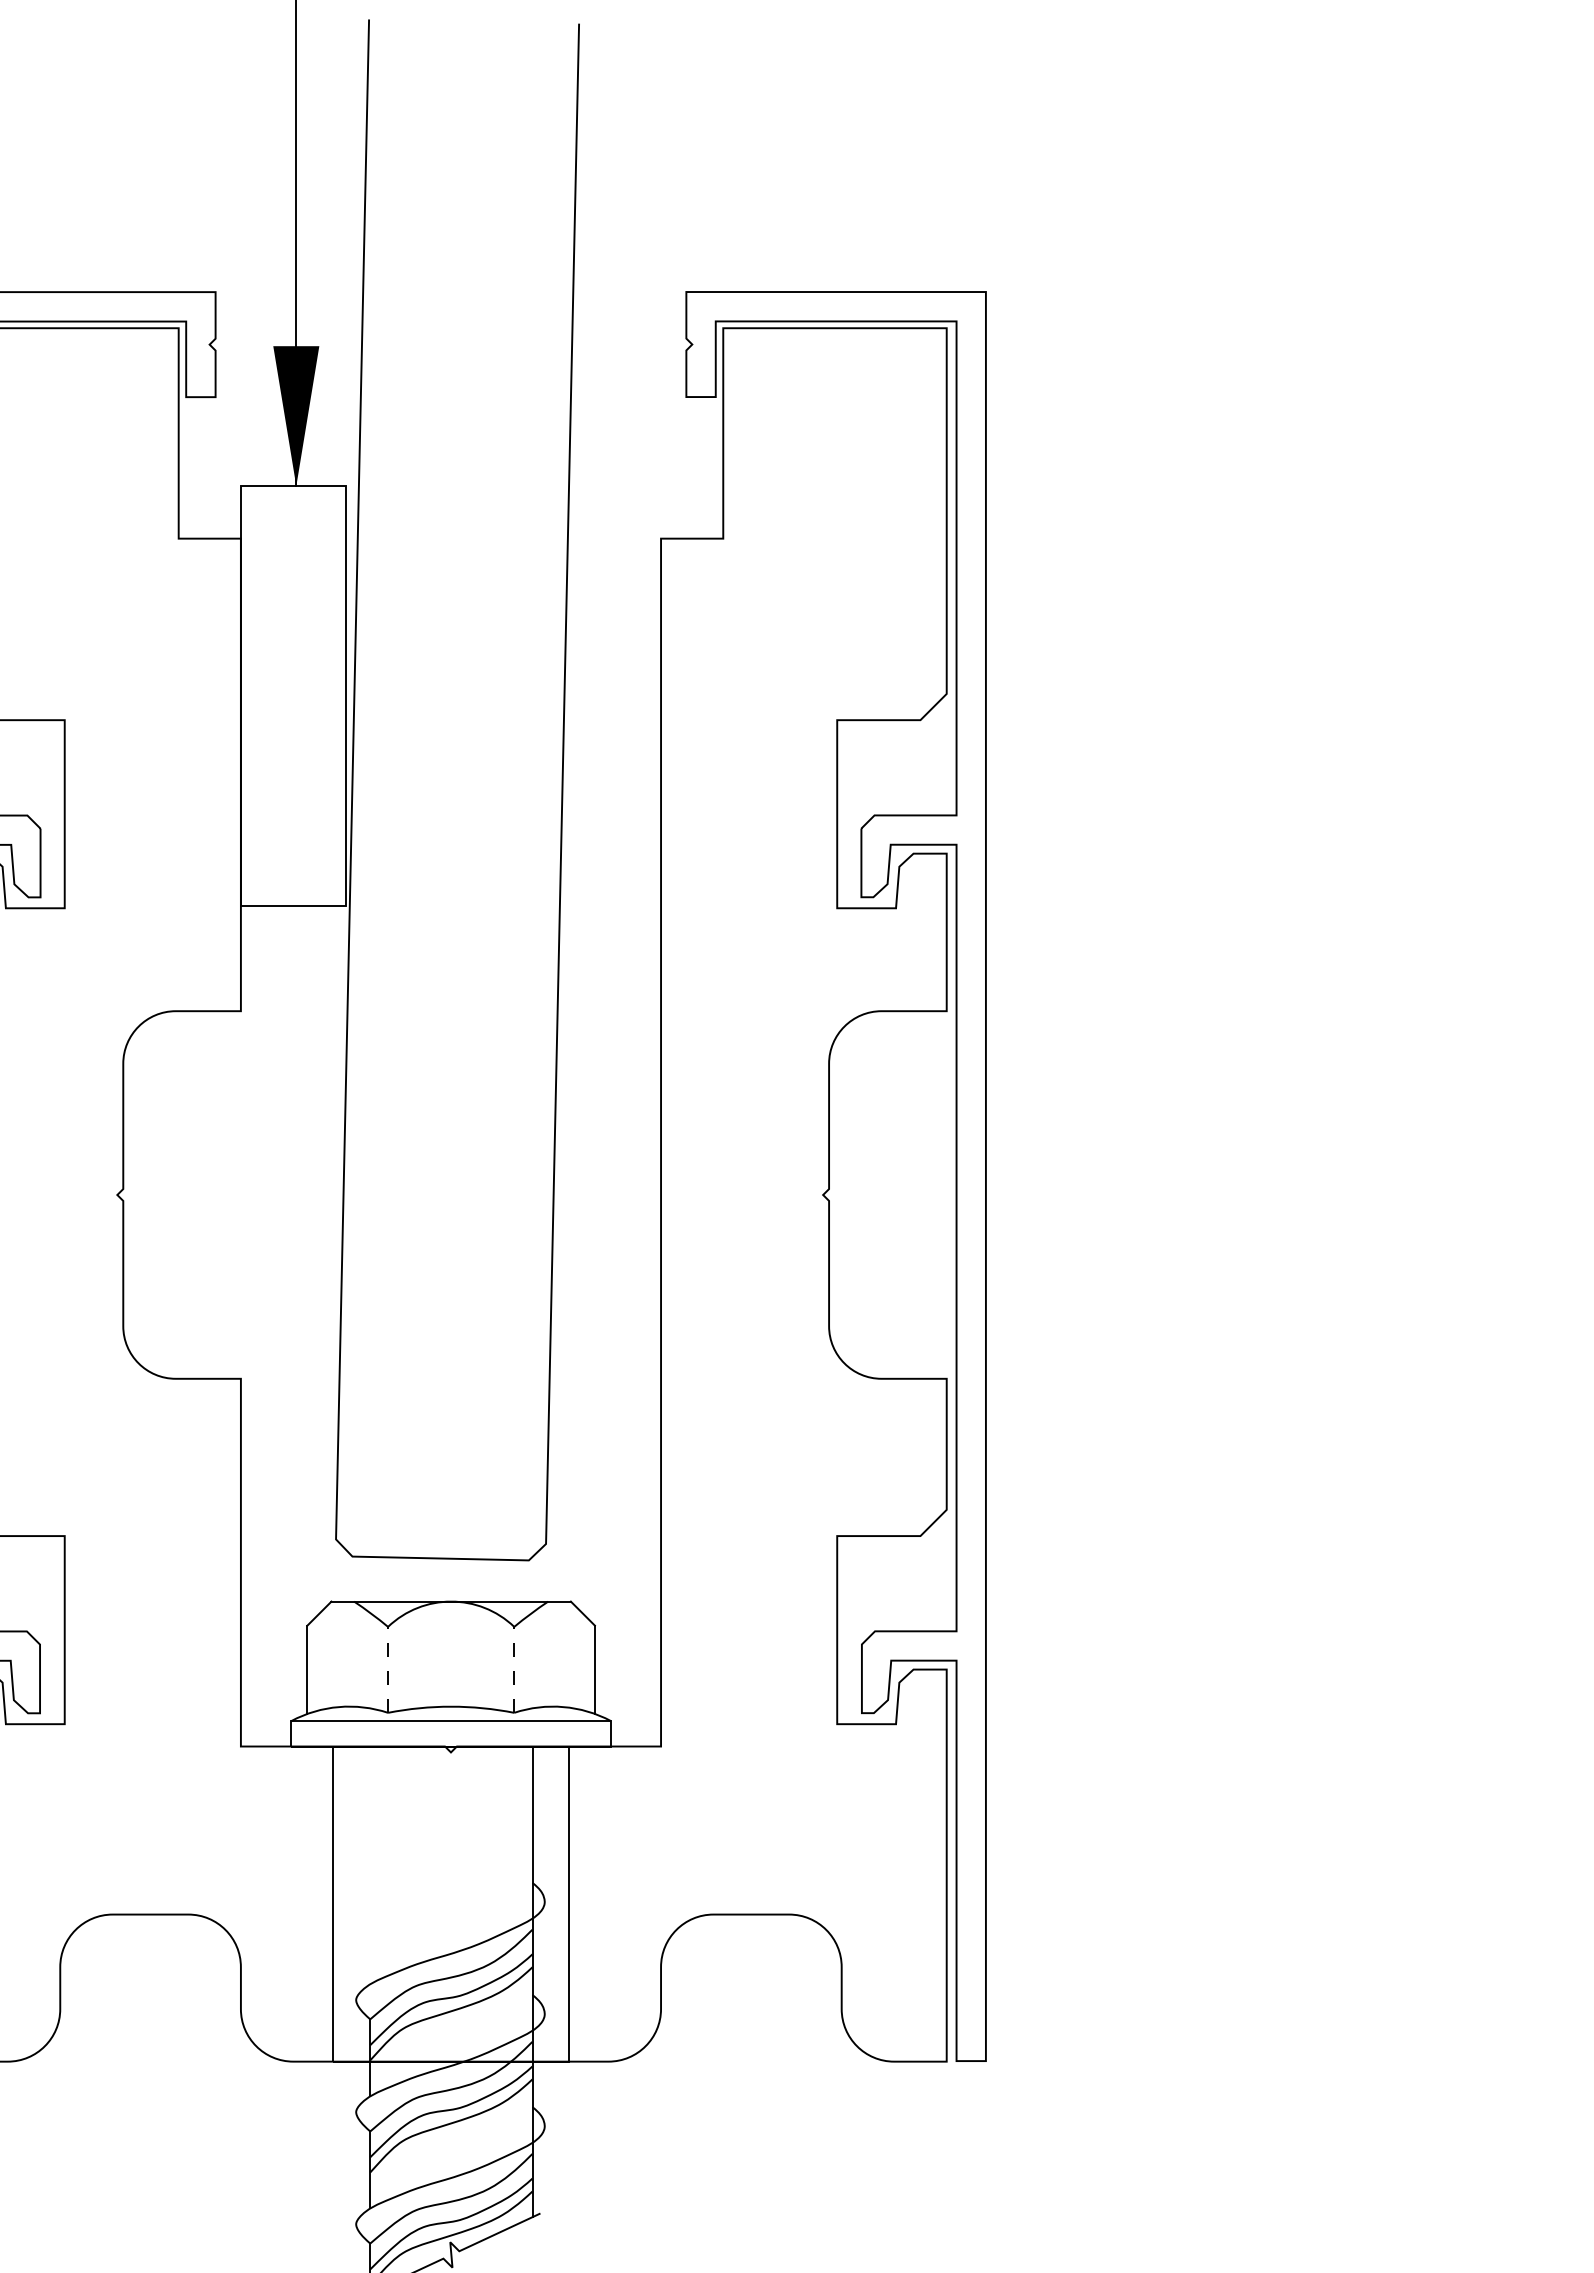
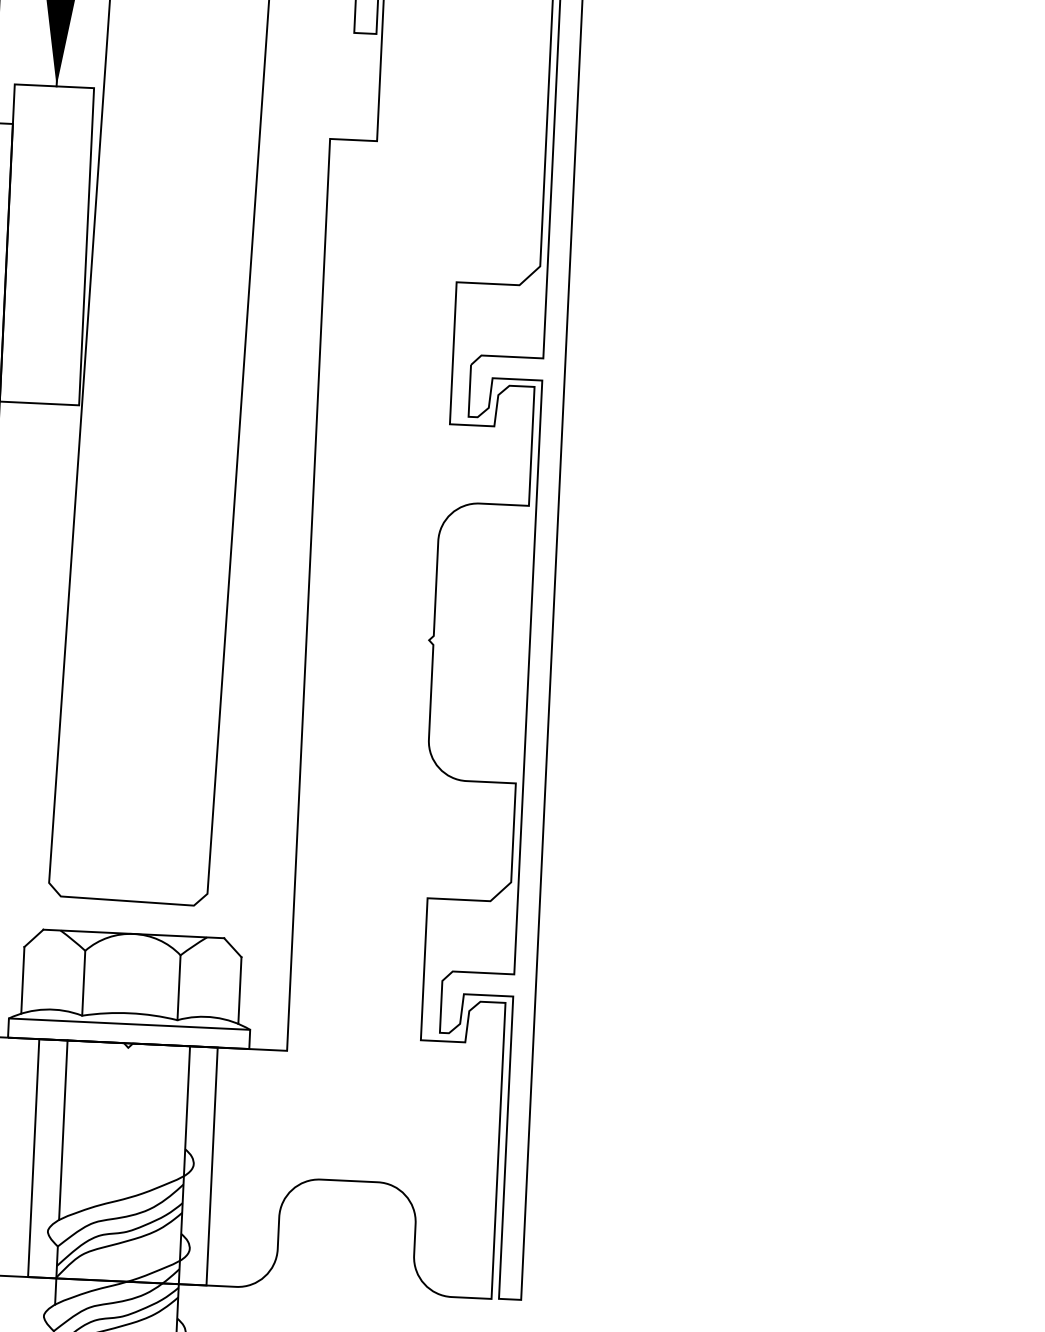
line: (388, 1669) -> (84, 982), dashed -> solid
line: (514, 1669) -> (179, 987), dashed -> solid
line: (370, 1865) -> (63, 1130), added

